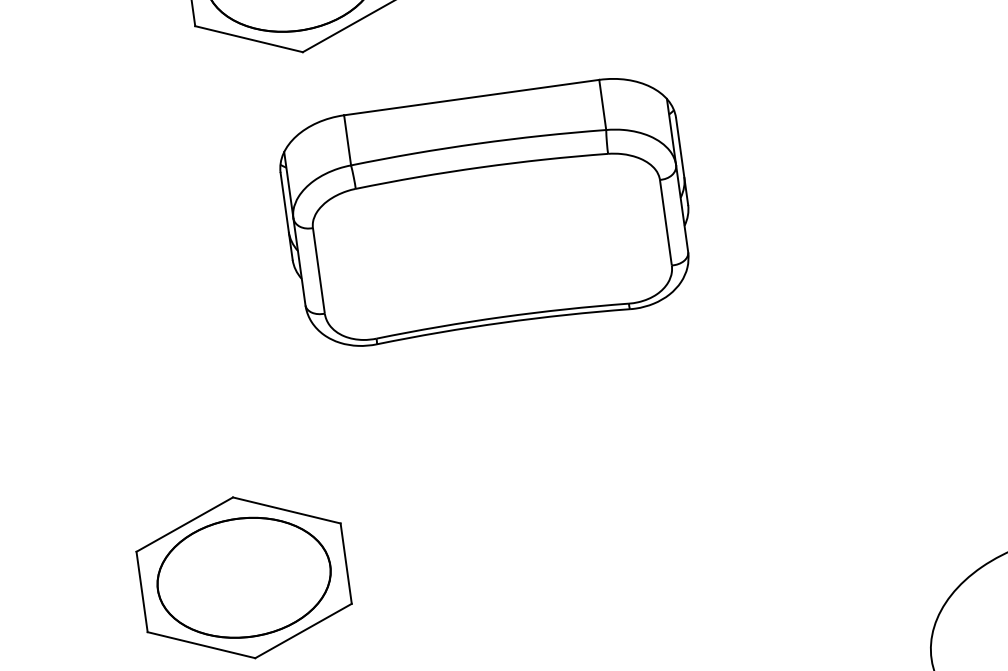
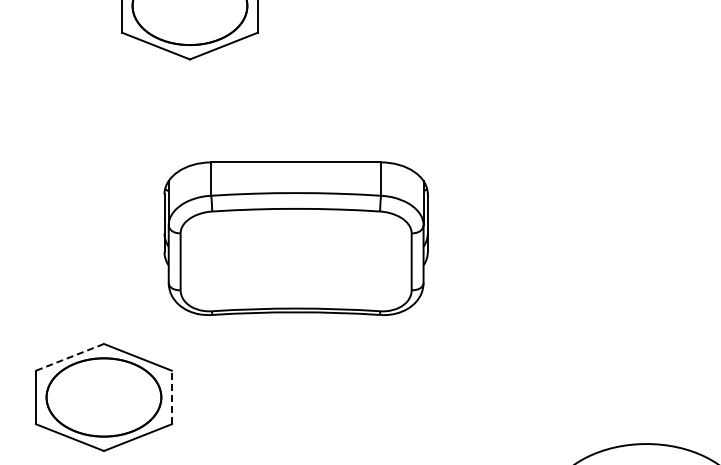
part: (486, 212) -> (295, 238), moved
line: (185, 524) -> (70, 357), solid -> dashed
line: (345, 563) -> (171, 397), solid -> dashed

